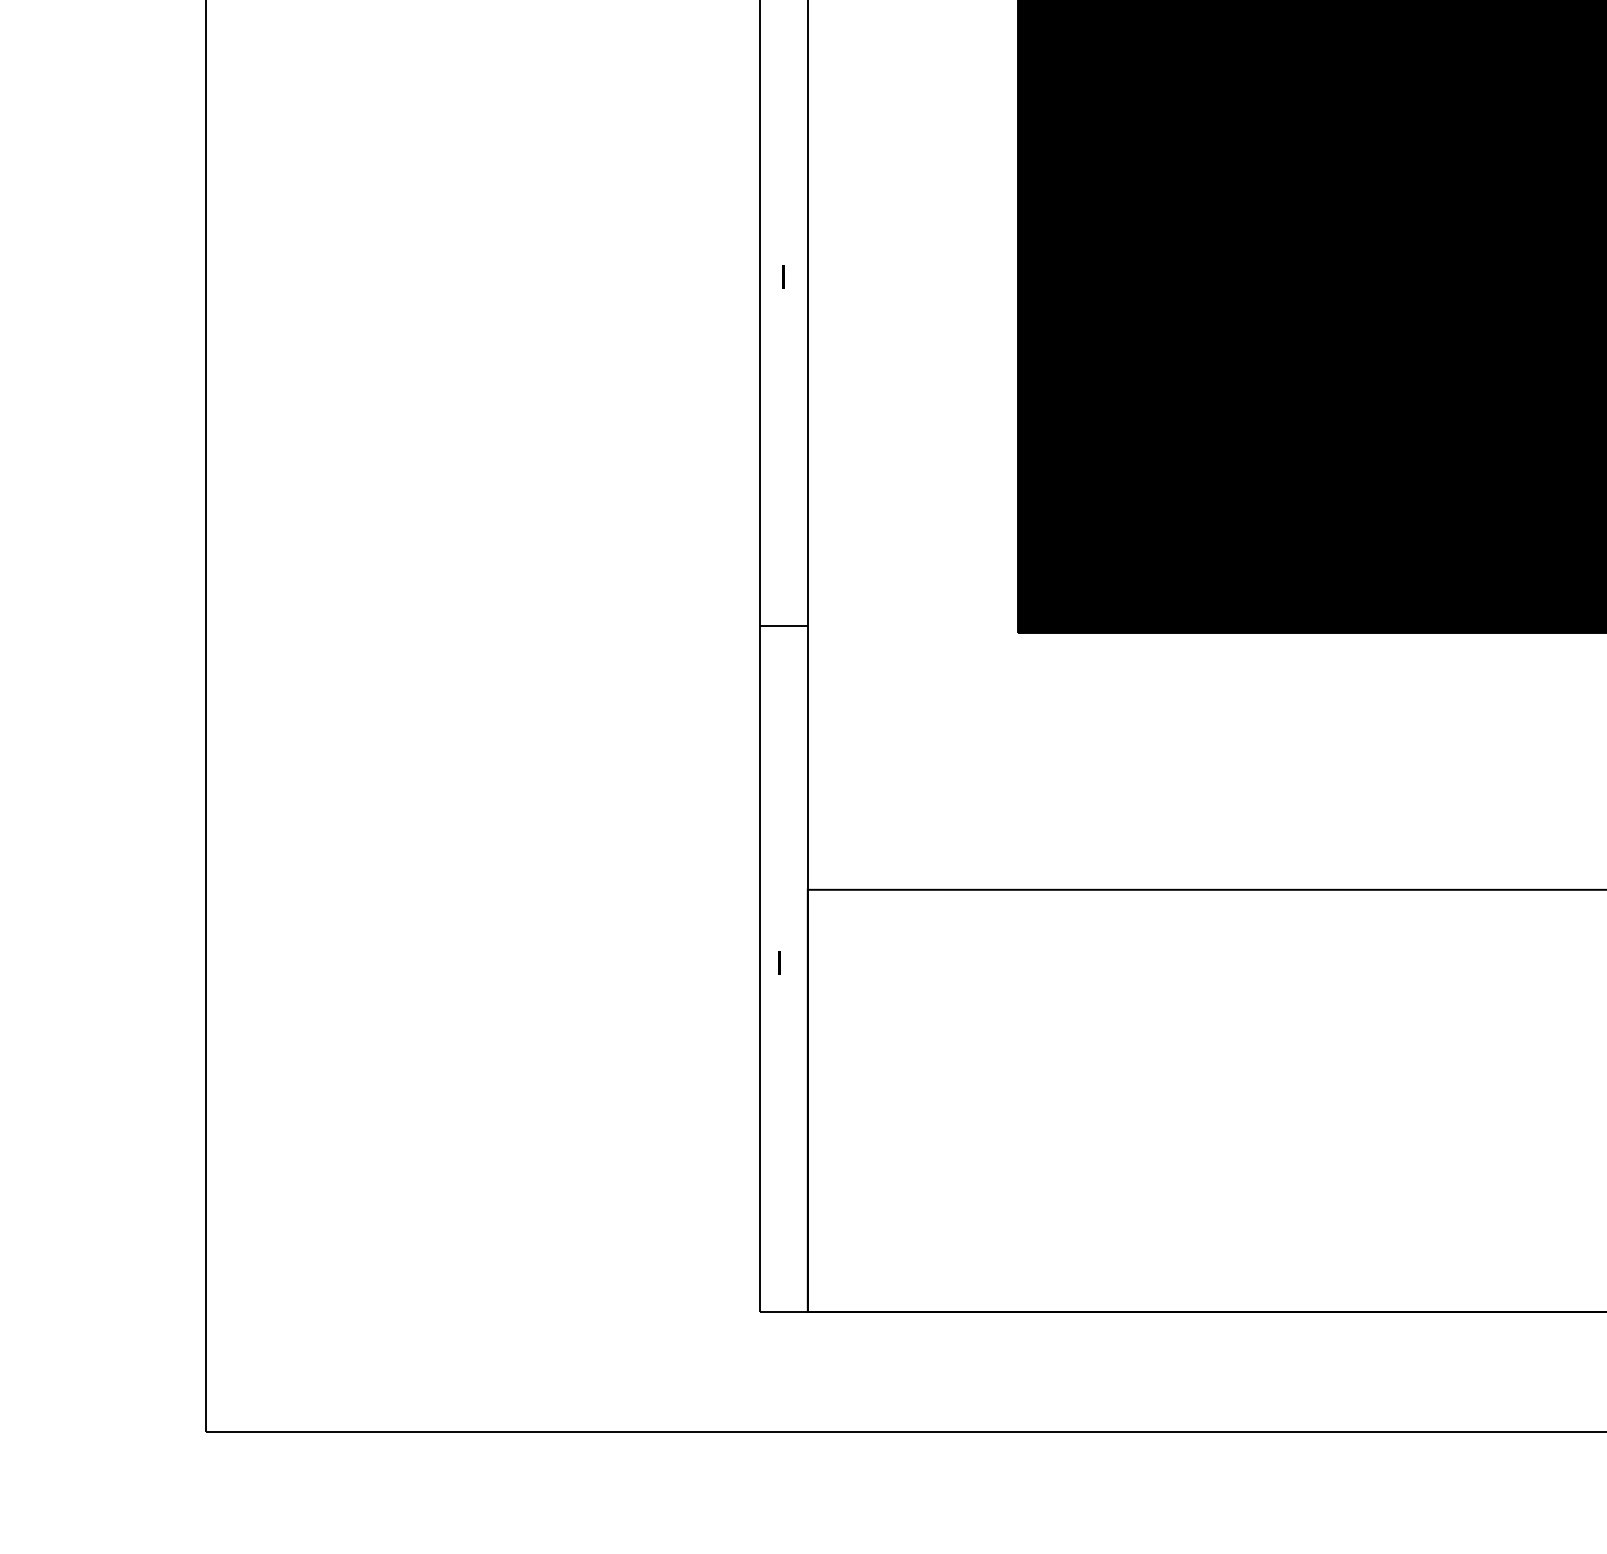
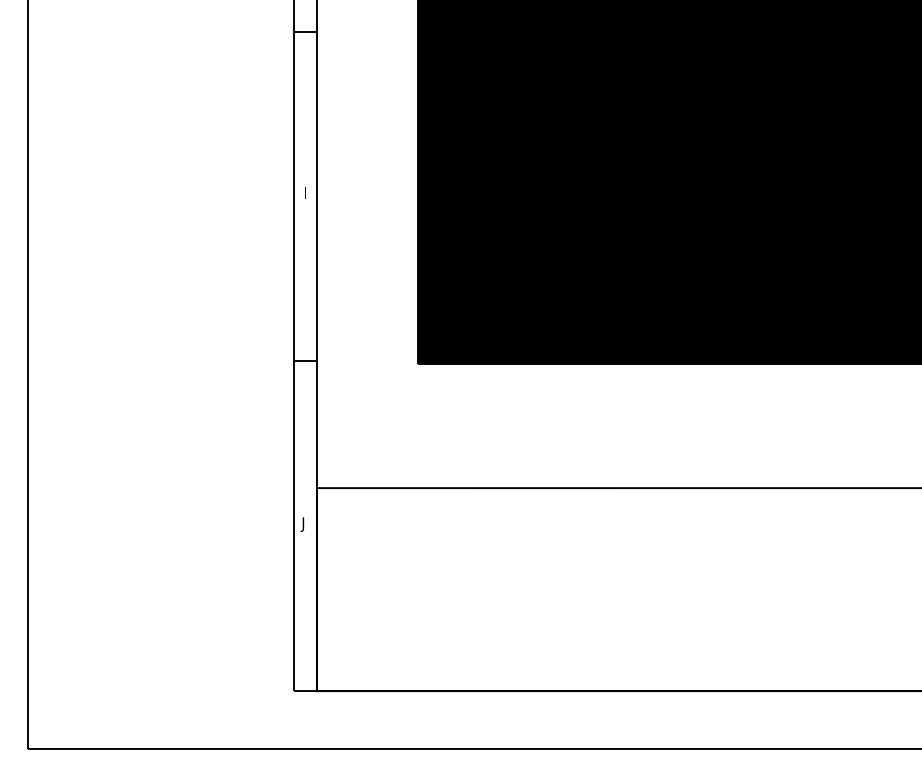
text: (777, 965) -> (302, 524), I -> J

